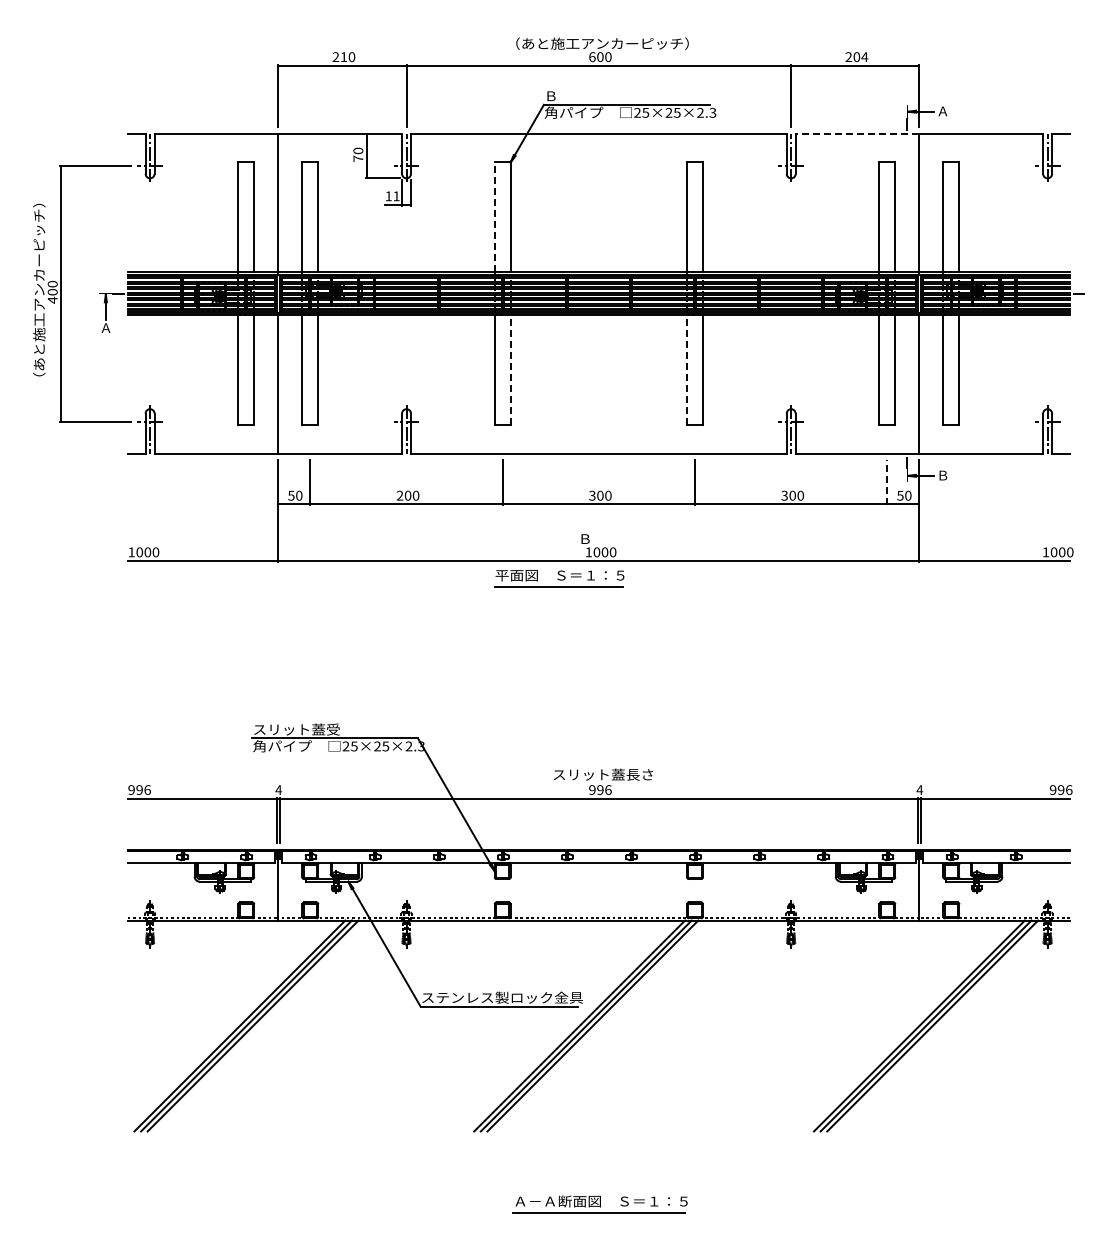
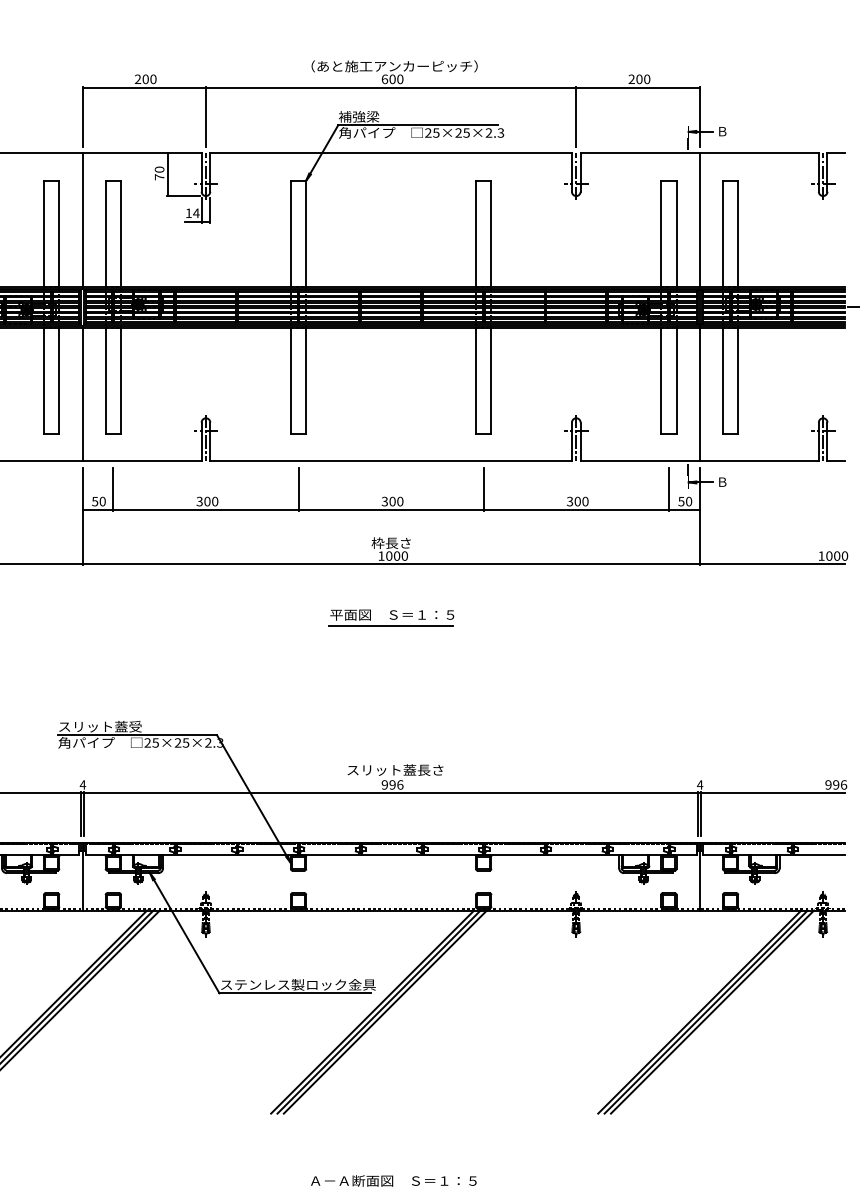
text: (343, 57) -> (145, 79), 210 -> 200
text: (864, 57) -> (646, 79), 204 -> 200
text: (565, 96) -> (359, 117), Ｂ -> 補強梁
text: (942, 111) -> (721, 131), Ａ -> Ｂ
line: (857, 133) -> (640, 152), dashed -> solid
text: (396, 196) -> (196, 213), 11 -> 14
line: (494, 216) -> (290, 232), dashed -> solid
line: (510, 369) -> (306, 380), dashed -> solid
line: (687, 369) -> (476, 380), dashed -> solid
line: (887, 482) -> (668, 488), dashed -> solid
text: (399, 495) -> (199, 501), 200 -> 300
text: (598, 538) -> (390, 542), Ｂ -> 枠長さ
part: (559, 578) -> (391, 617), moved

